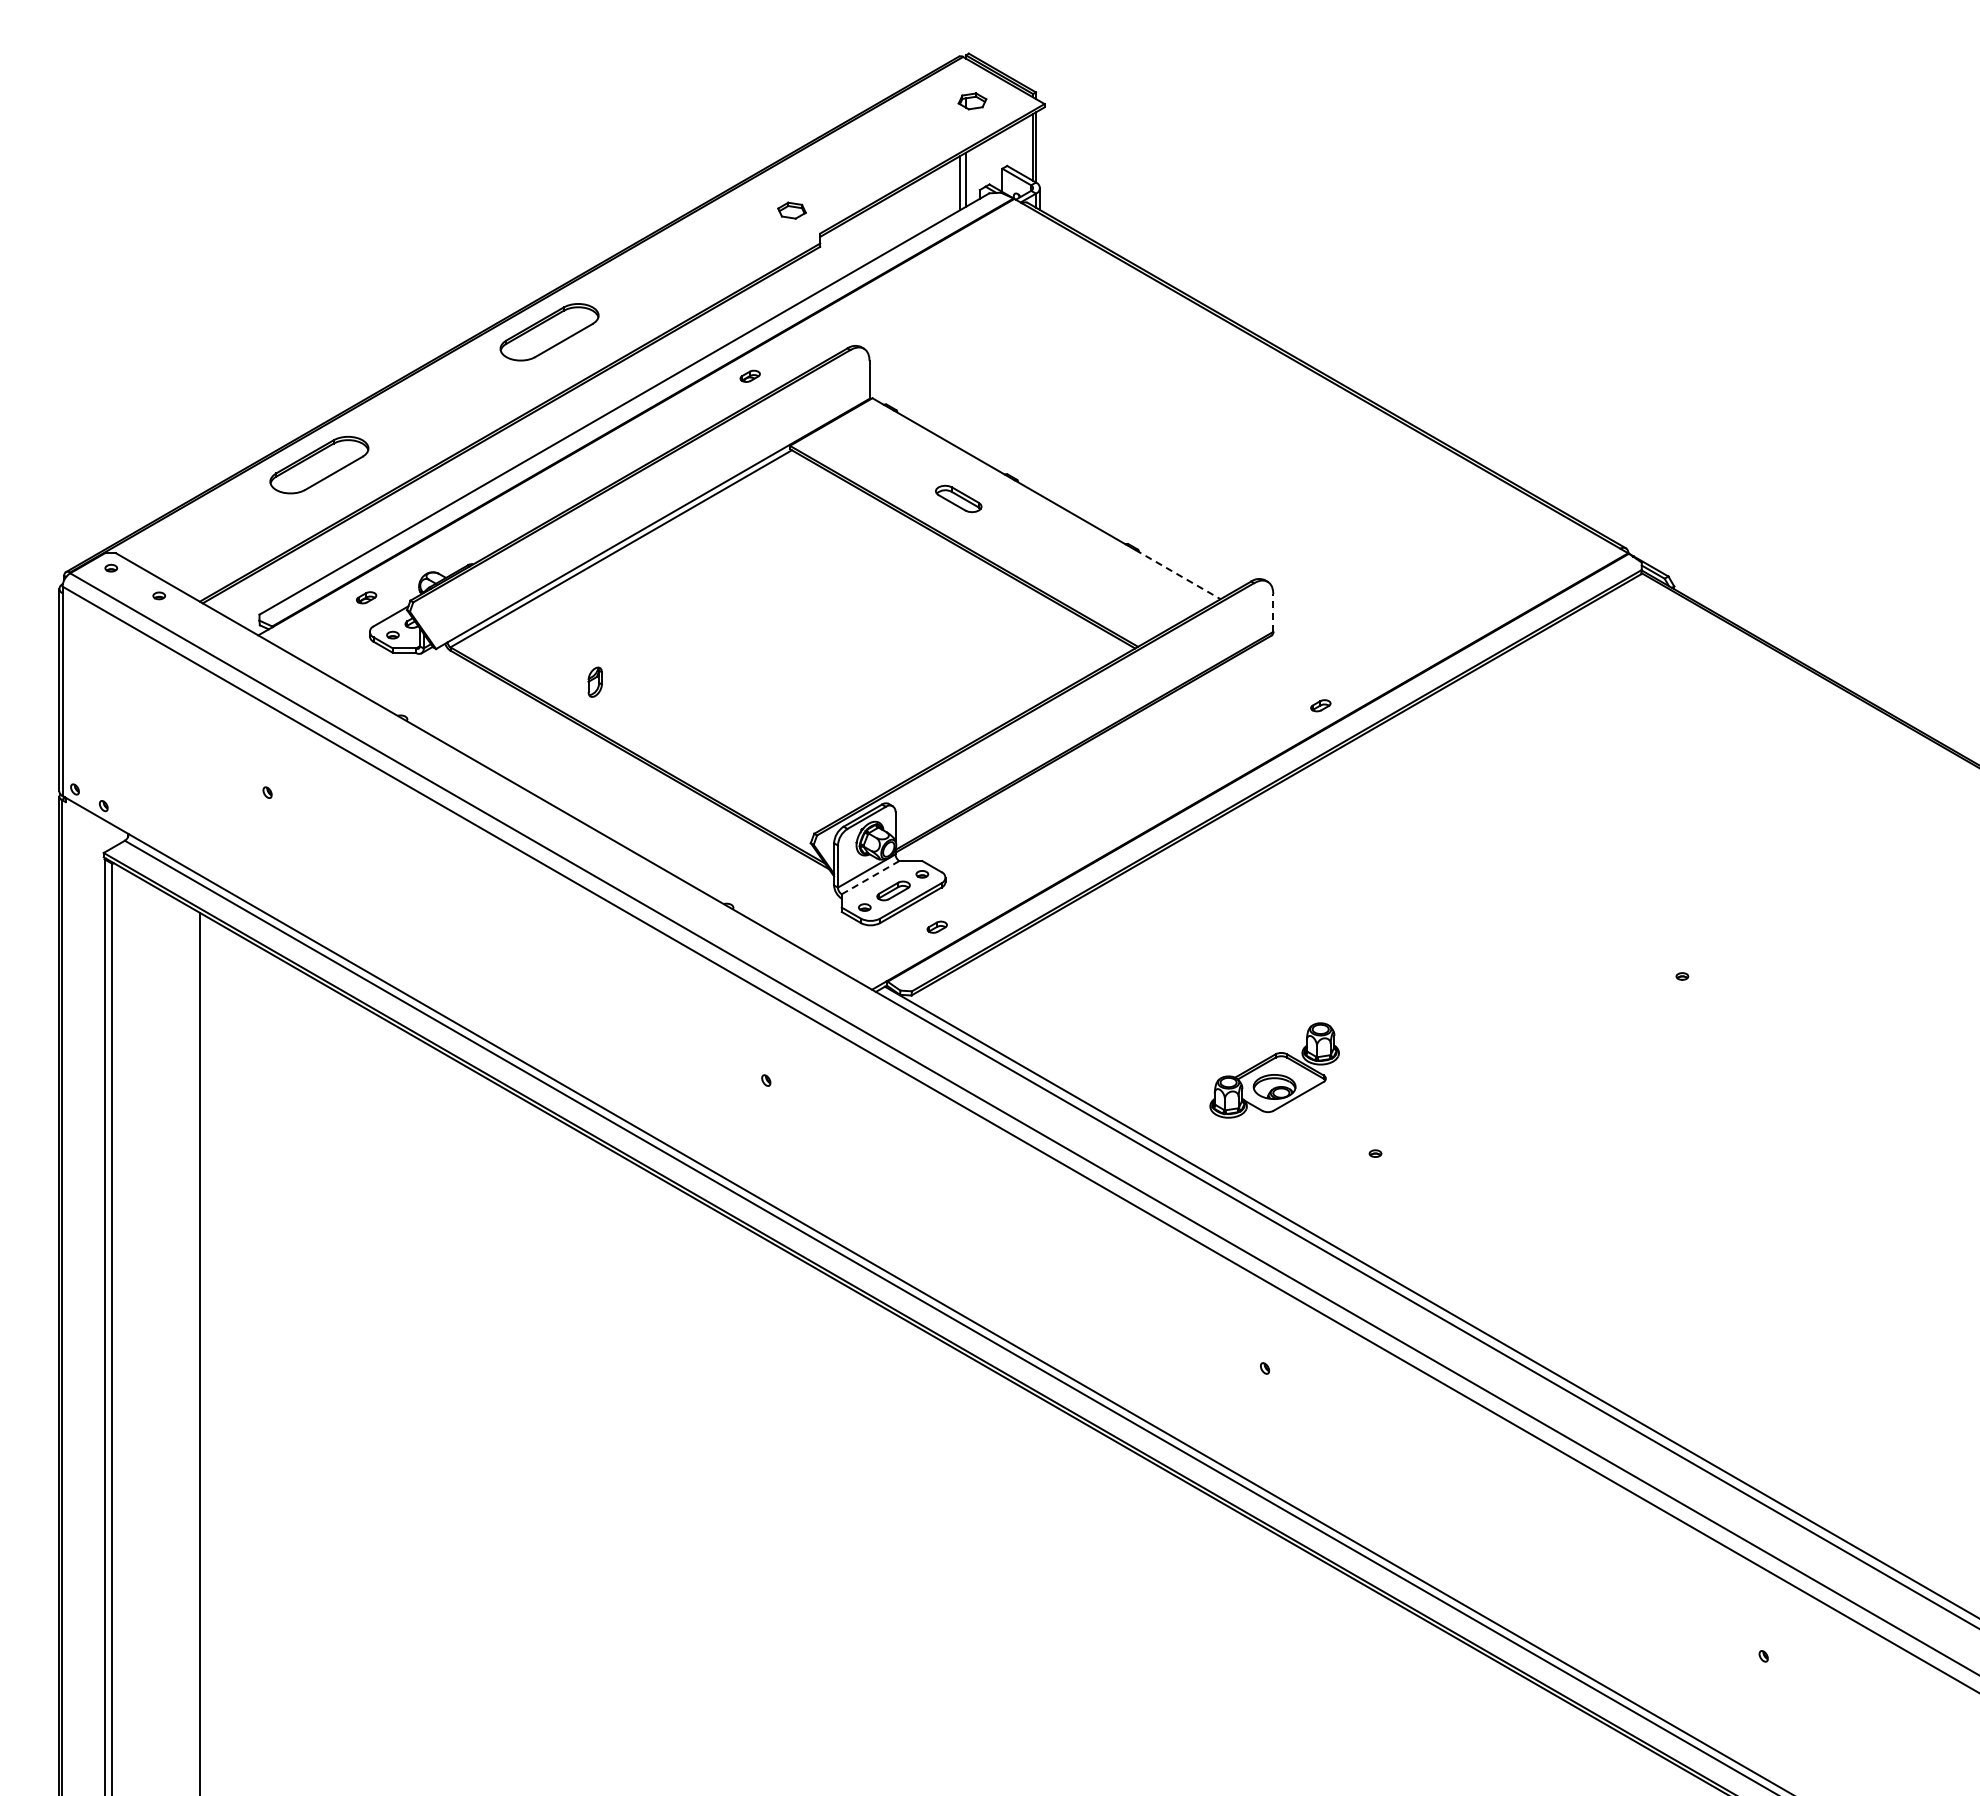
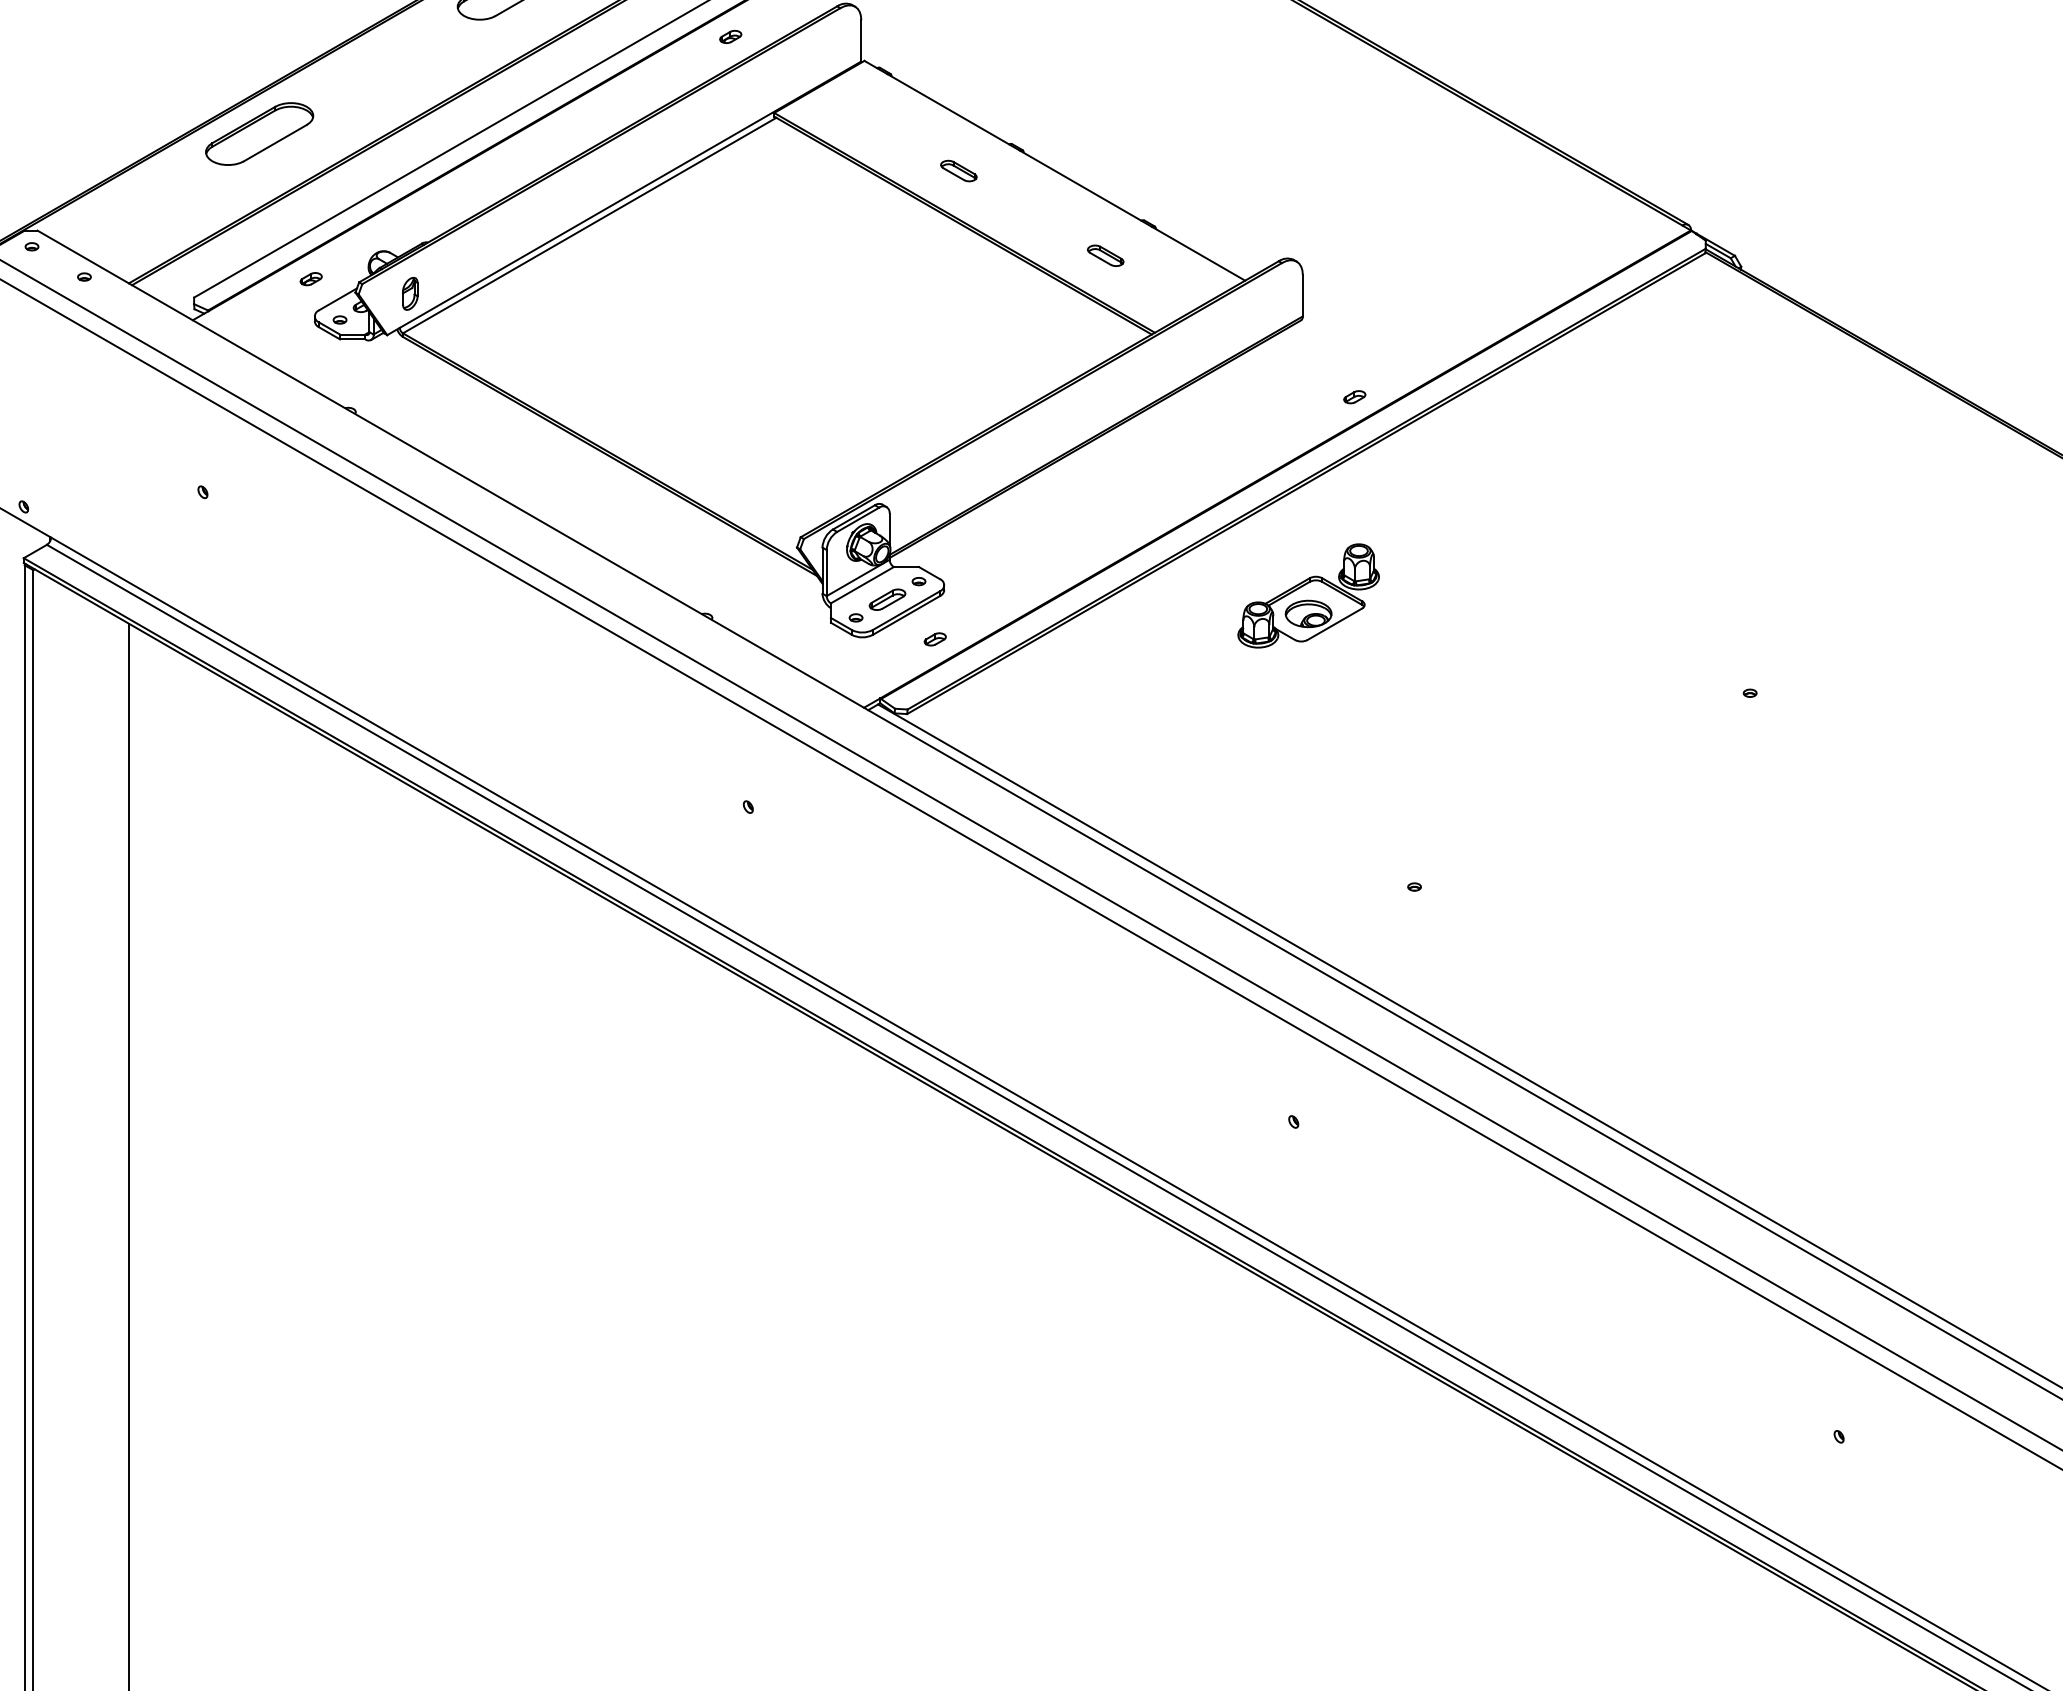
part: (958, 498) -> (958, 170), size x0.71
line: (1178, 574) -> (1199, 253), dashed -> solid
part: (1092, 576) -> (1105, 255), added
line: (1273, 613) -> (1303, 296), dashed -> solid
part: (594, 681) -> (409, 293), moved
line: (870, 877) -> (862, 585), dashed -> solid
part: (1274, 1070) -> (1308, 595), moved

